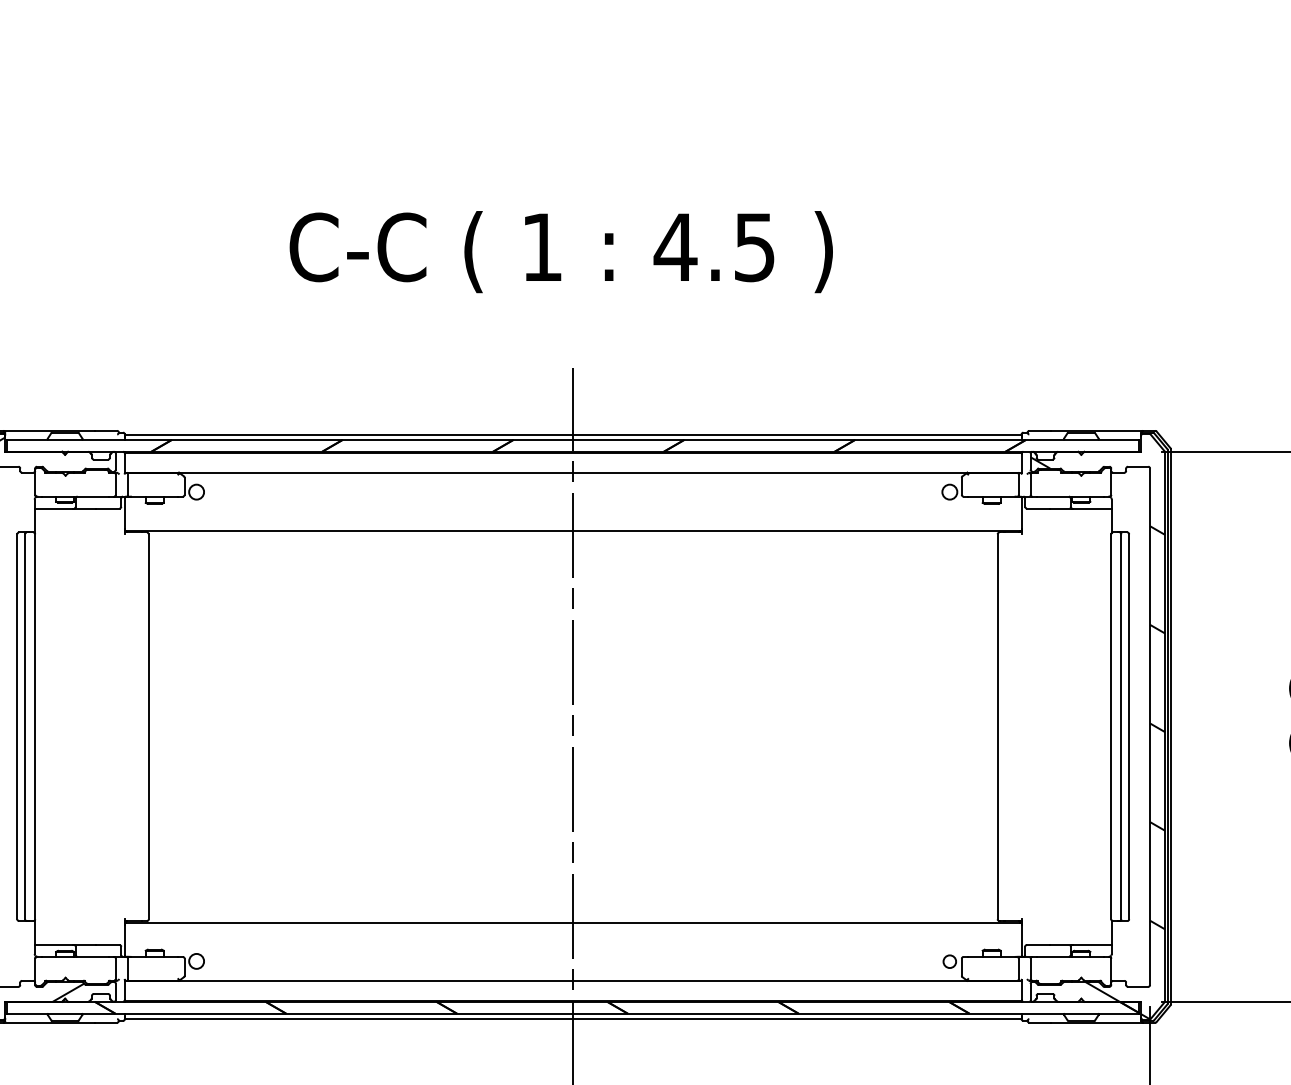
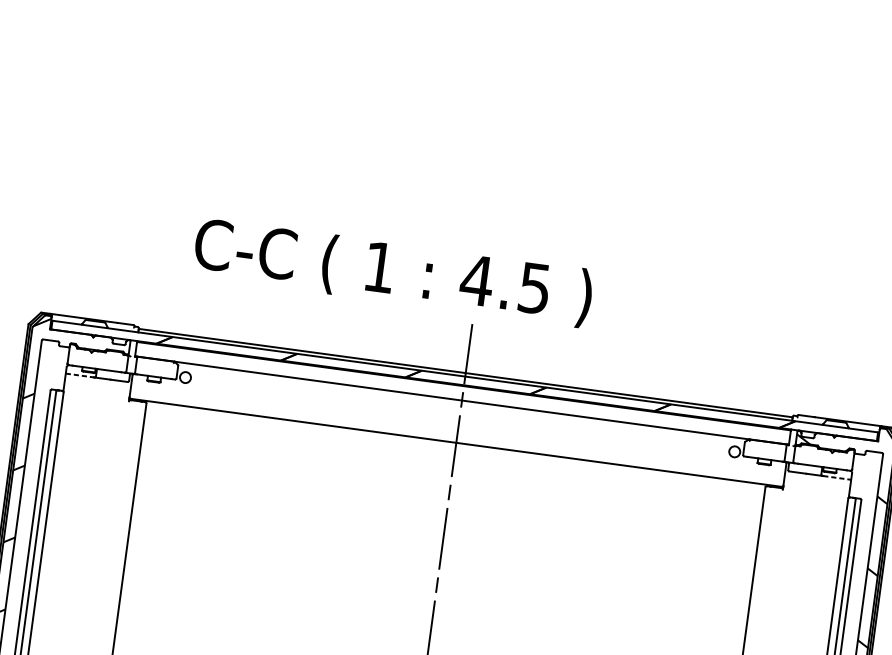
text: (560, 252) -> (392, 272), moved
line: (54, 508) -> (80, 375), solid -> dashed
line: (1093, 508) -> (837, 477), solid -> dashed

